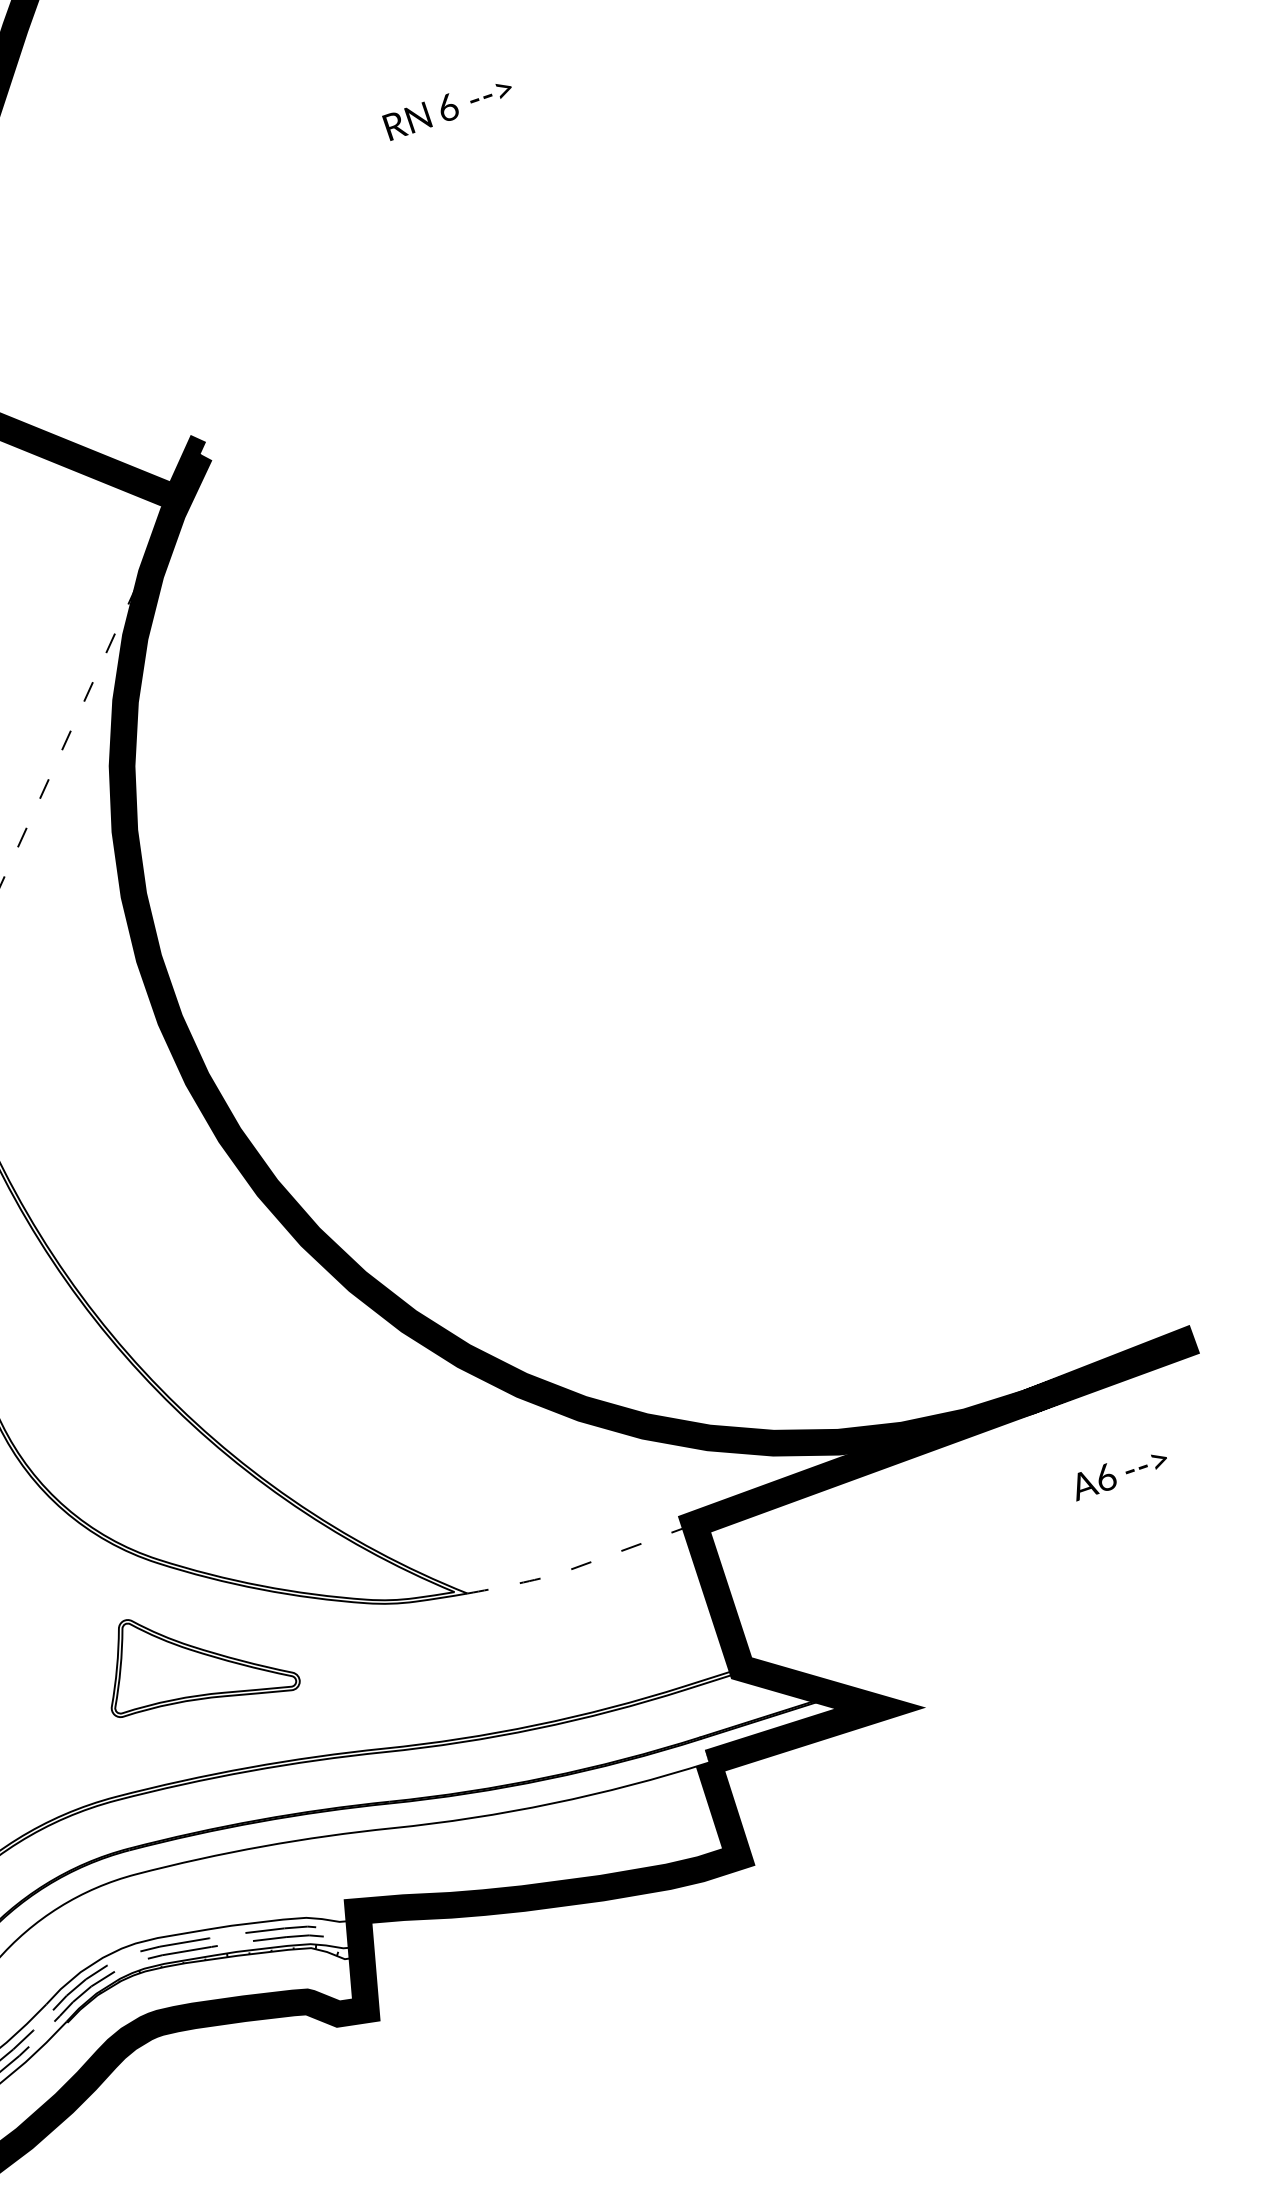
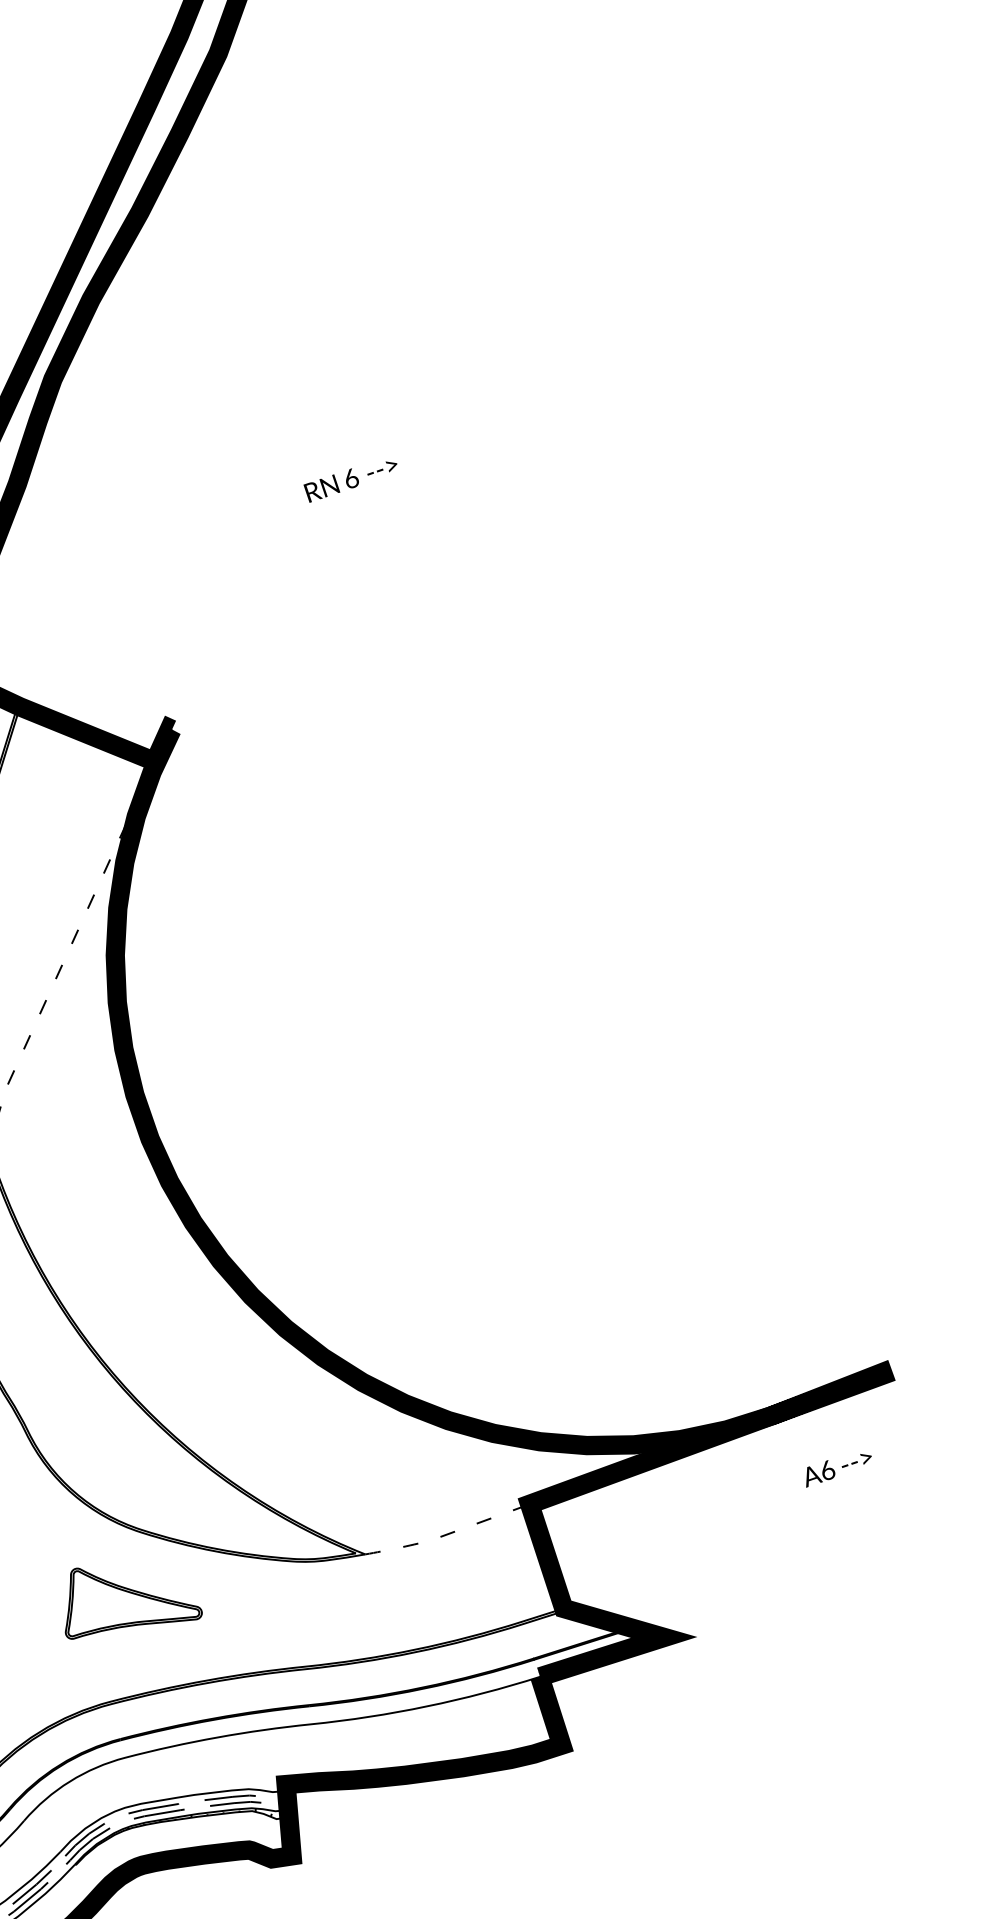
part: (205, 1668) -> (133, 1603), moved

